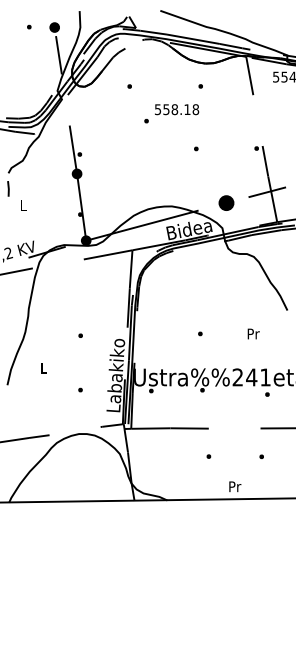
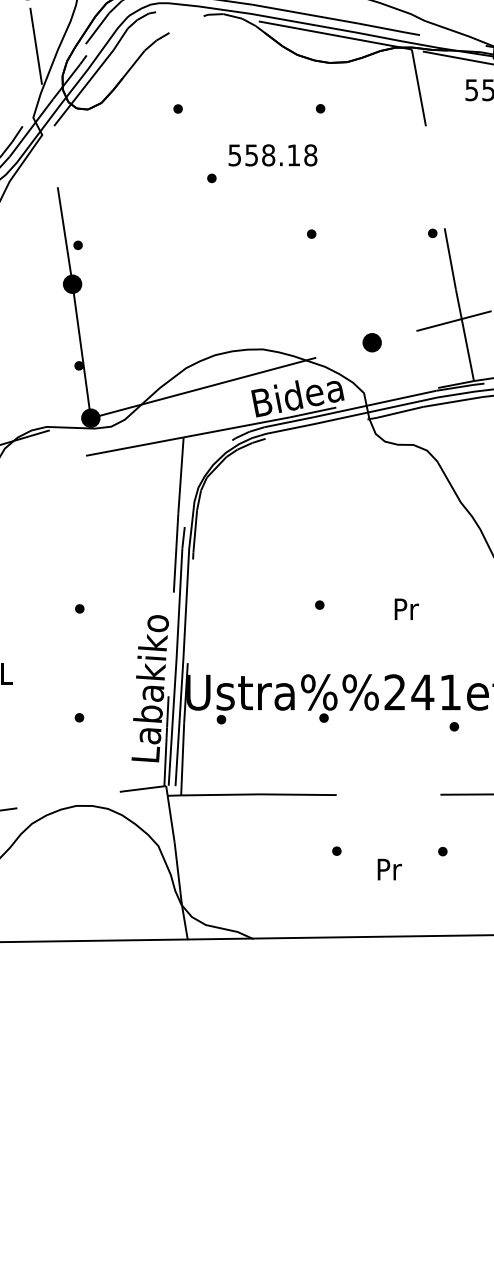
part: (226, 202) -> (372, 341), size x0.62
text: (253, 333) -> (406, 608), moved
text: (235, 486) -> (390, 869), moved

